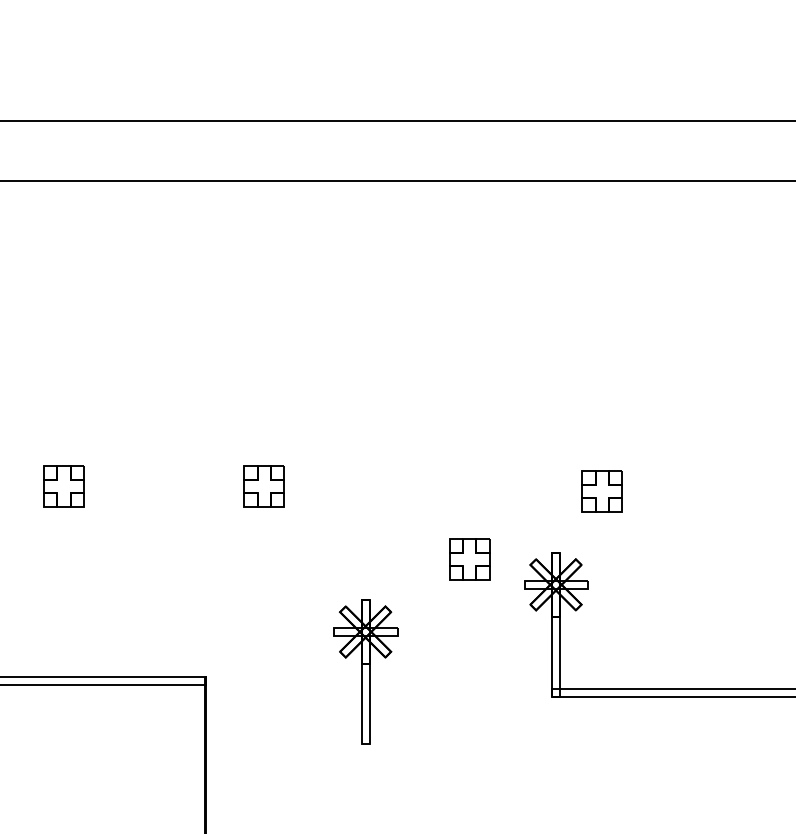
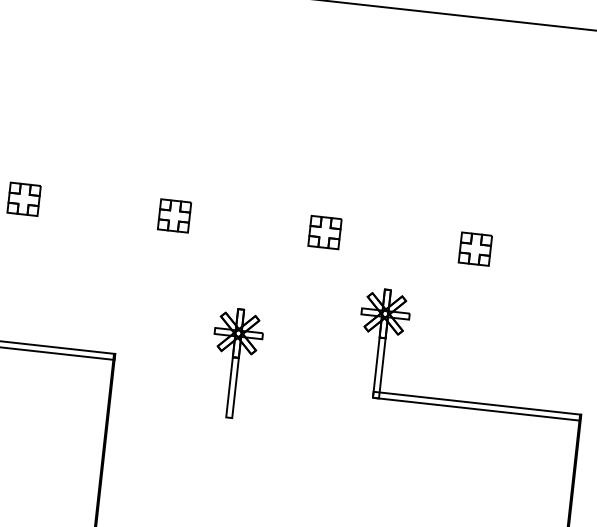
part: (601, 491) -> (474, 249), moved
part: (469, 559) -> (324, 232), moved

